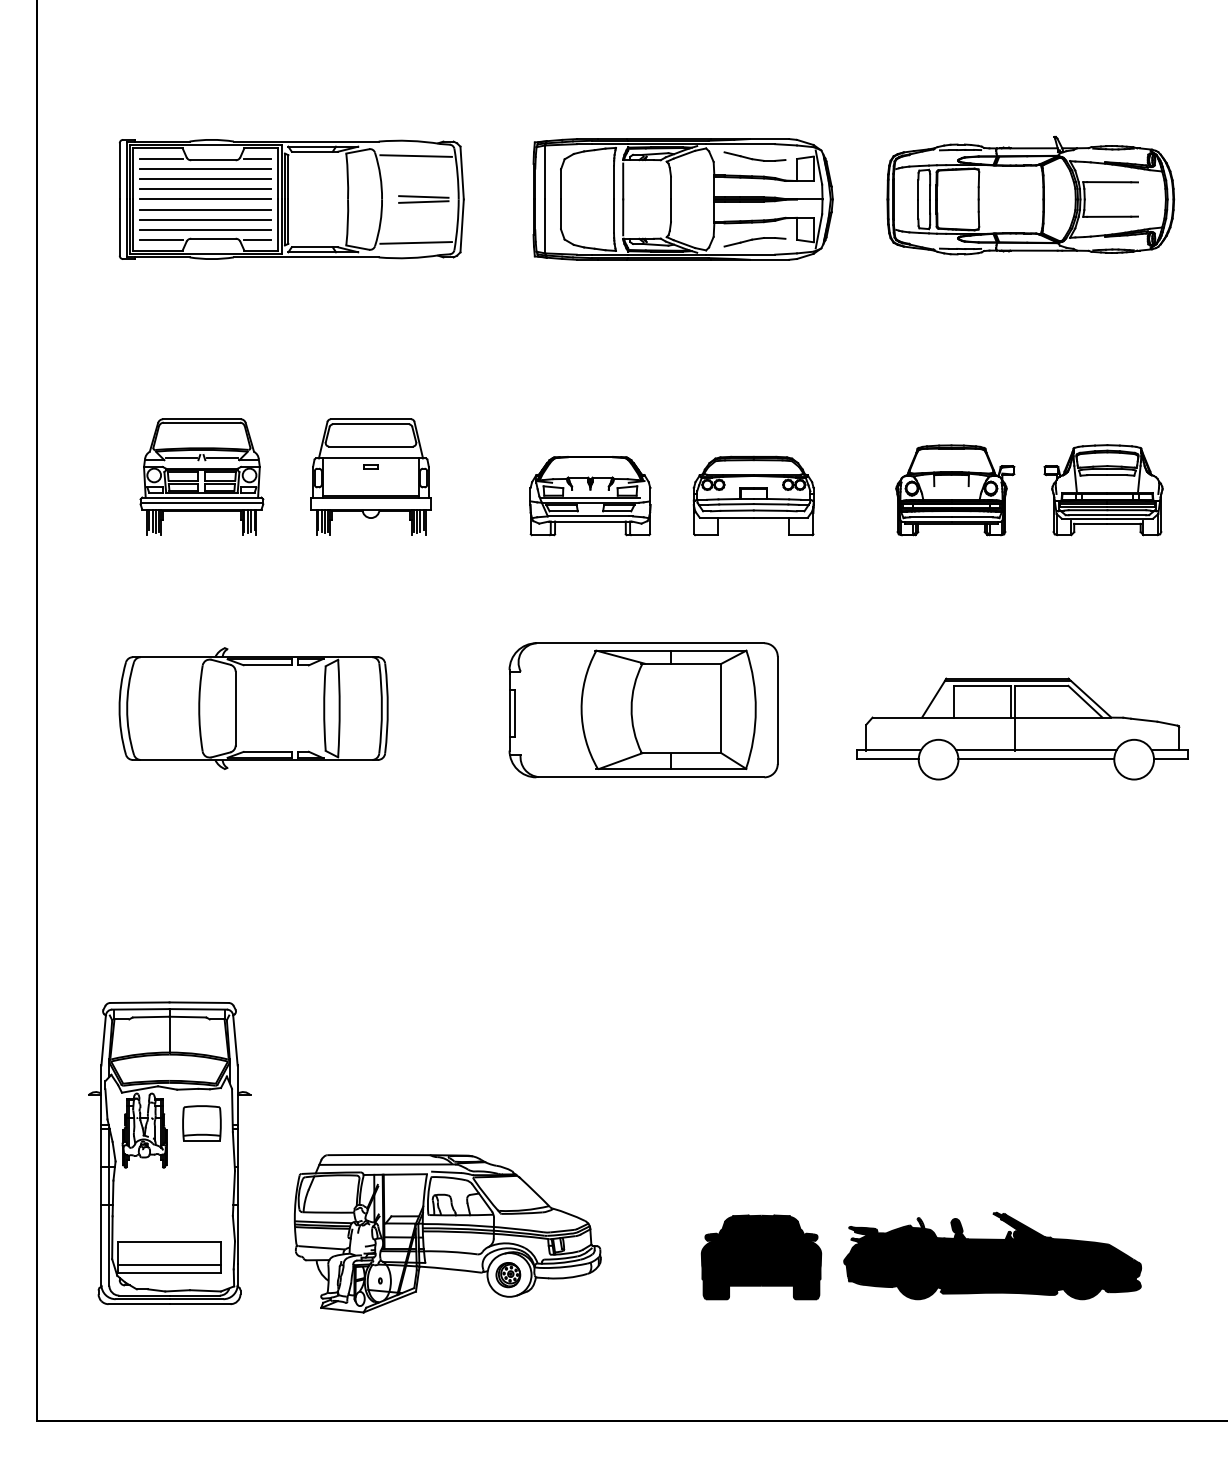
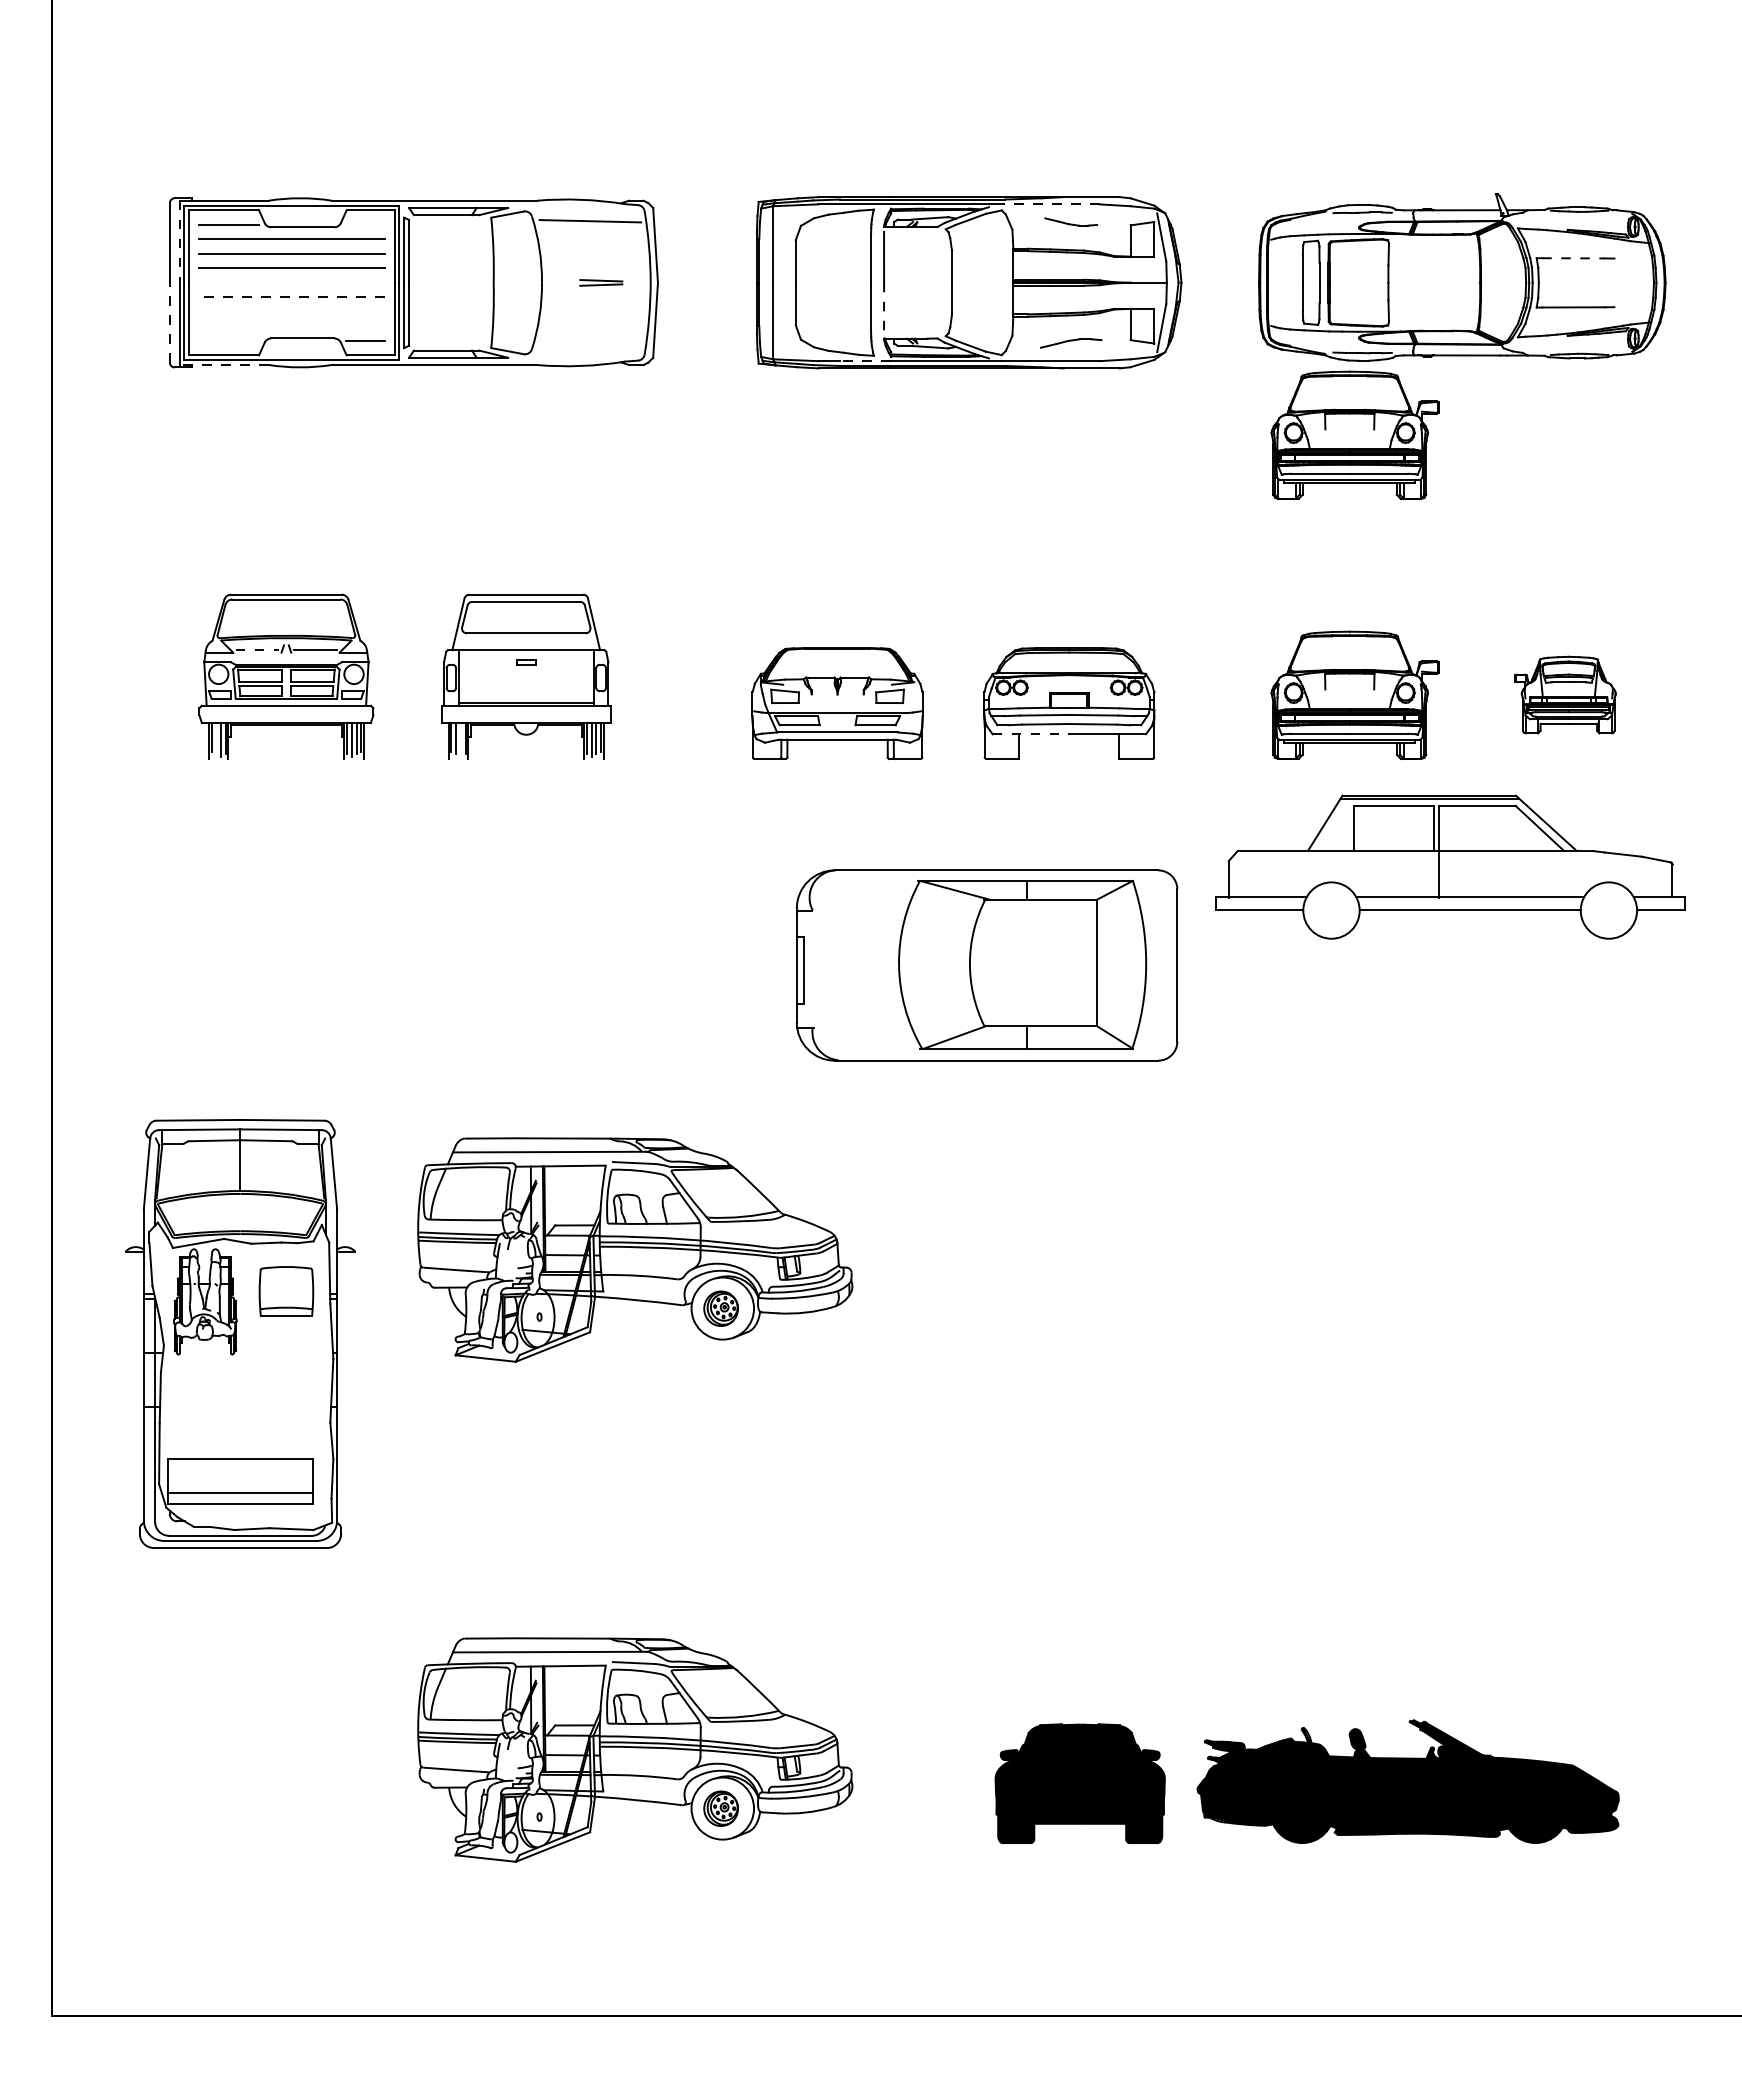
line: (740, 144) -> (1050, 204), solid -> dashed
part: (755, 156) -> (1071, 221), size x0.6
line: (257, 158) -> (365, 224), removed
line: (126, 171) -> (179, 242), solid -> dashed
line: (1109, 182) -> (1573, 258), solid -> dashed
line: (205, 199) -> (291, 282), removed
part: (424, 199) -> (601, 282), size x0.6
line: (205, 209) -> (291, 297), solid -> dashed
line: (623, 217) -> (884, 308), solid -> dashed
line: (205, 219) -> (291, 311), removed
line: (119, 227) -> (169, 322), solid -> dashed
line: (205, 230) -> (291, 326), removed
line: (161, 240) -> (228, 340), removed
line: (416, 242) -> (590, 344), removed
part: (755, 242) -> (1071, 343), size x0.7
line: (609, 254) -> (864, 361), solid -> dashed
line: (158, 257) -> (224, 365), solid -> dashed
part: (954, 306) -> (1354, 434), added
line: (181, 458) -> (257, 650), solid -> dashed
part: (1103, 489) -> (1565, 694), size x0.6
line: (590, 498) -> (837, 706), removed
line: (201, 503) -> (285, 713), removed
line: (727, 517) -> (1031, 734), solid -> dashed
line: (152, 520) -> (216, 738), removed
line: (325, 521) -> (461, 739), removed
part: (253, 708) -> (359, 1004), removed
part: (643, 710) -> (987, 965), moved
part: (1022, 728) -> (1450, 866), moved
part: (447, 880) -> (635, 1249), added
part: (169, 1152) -> (240, 1333), moved

